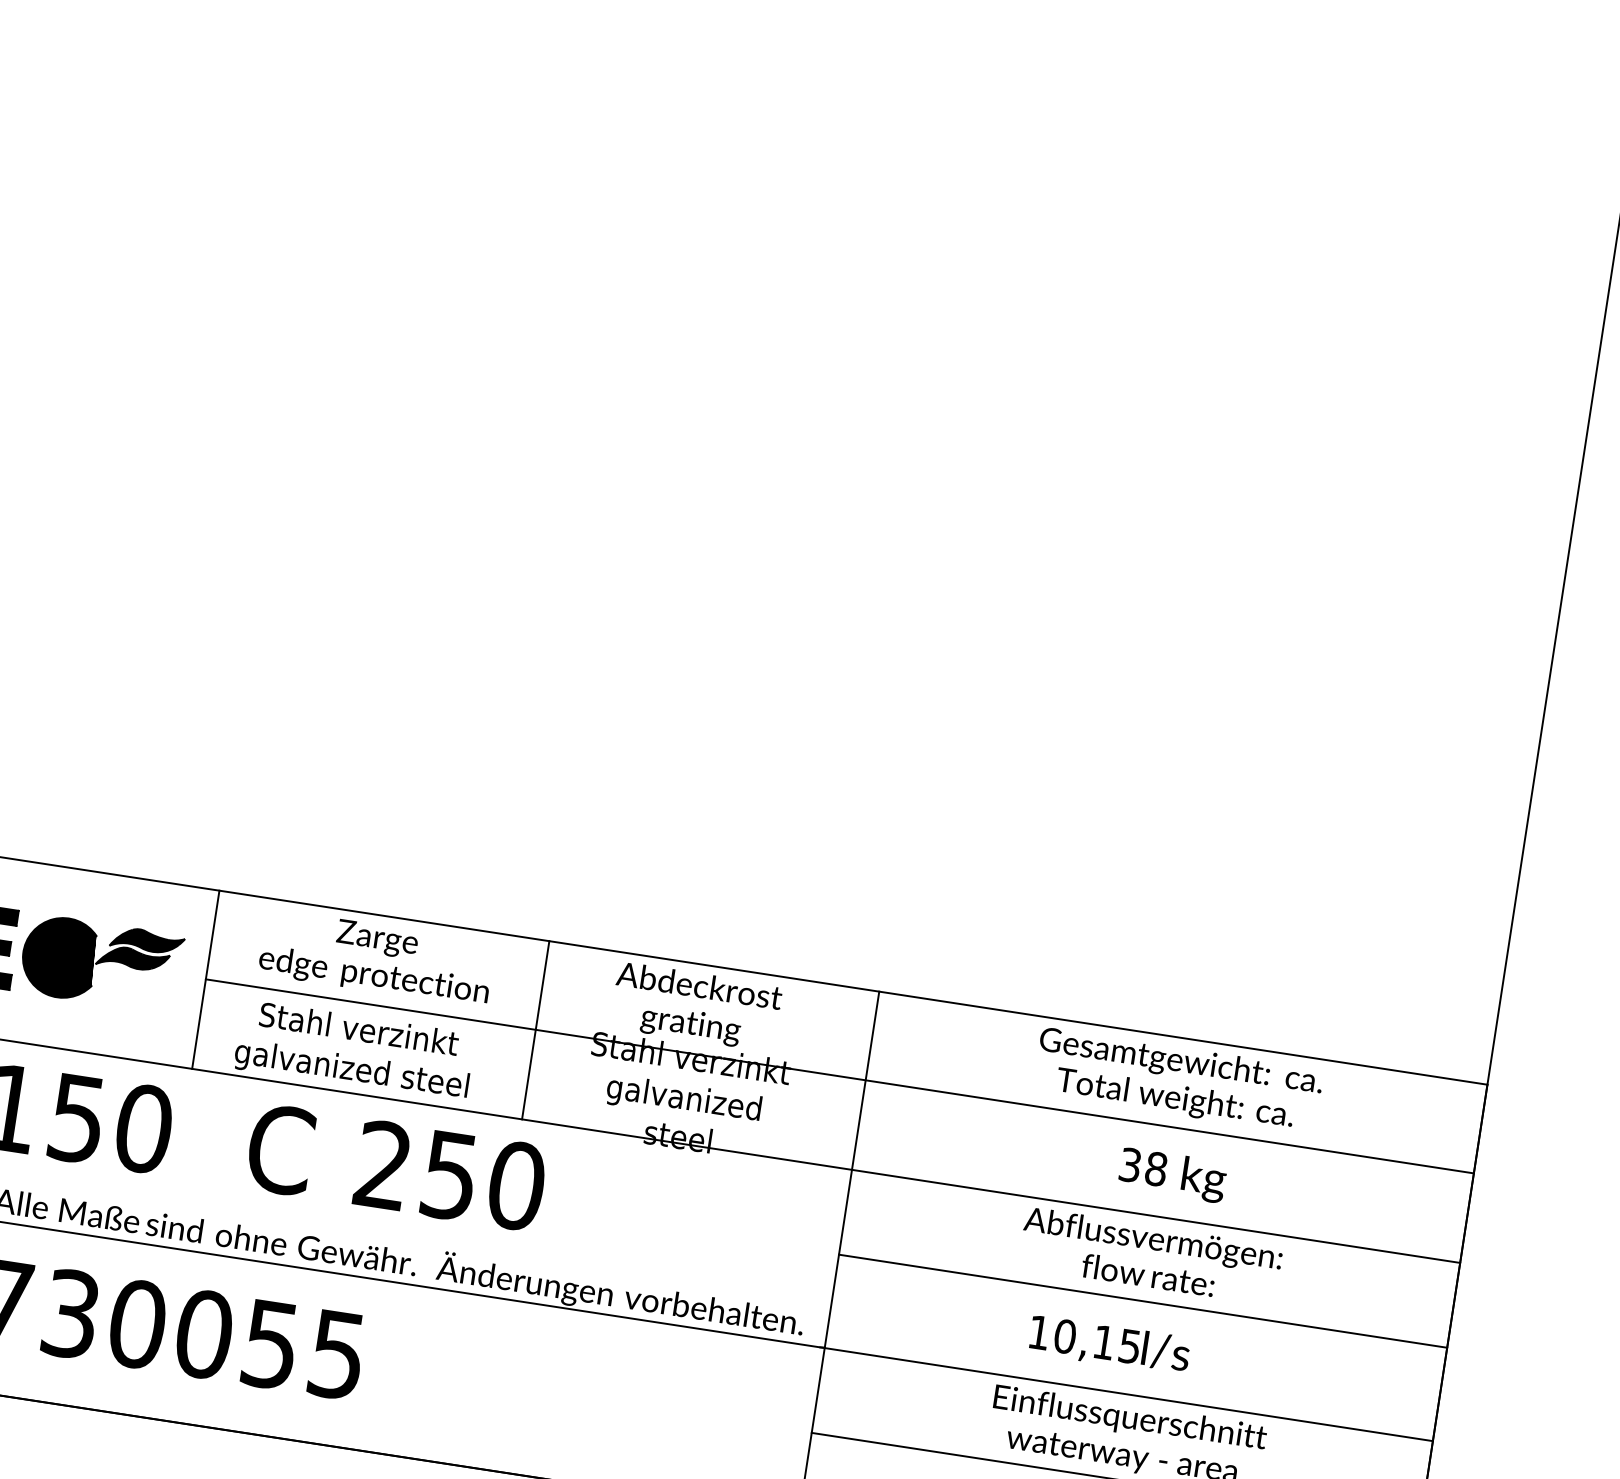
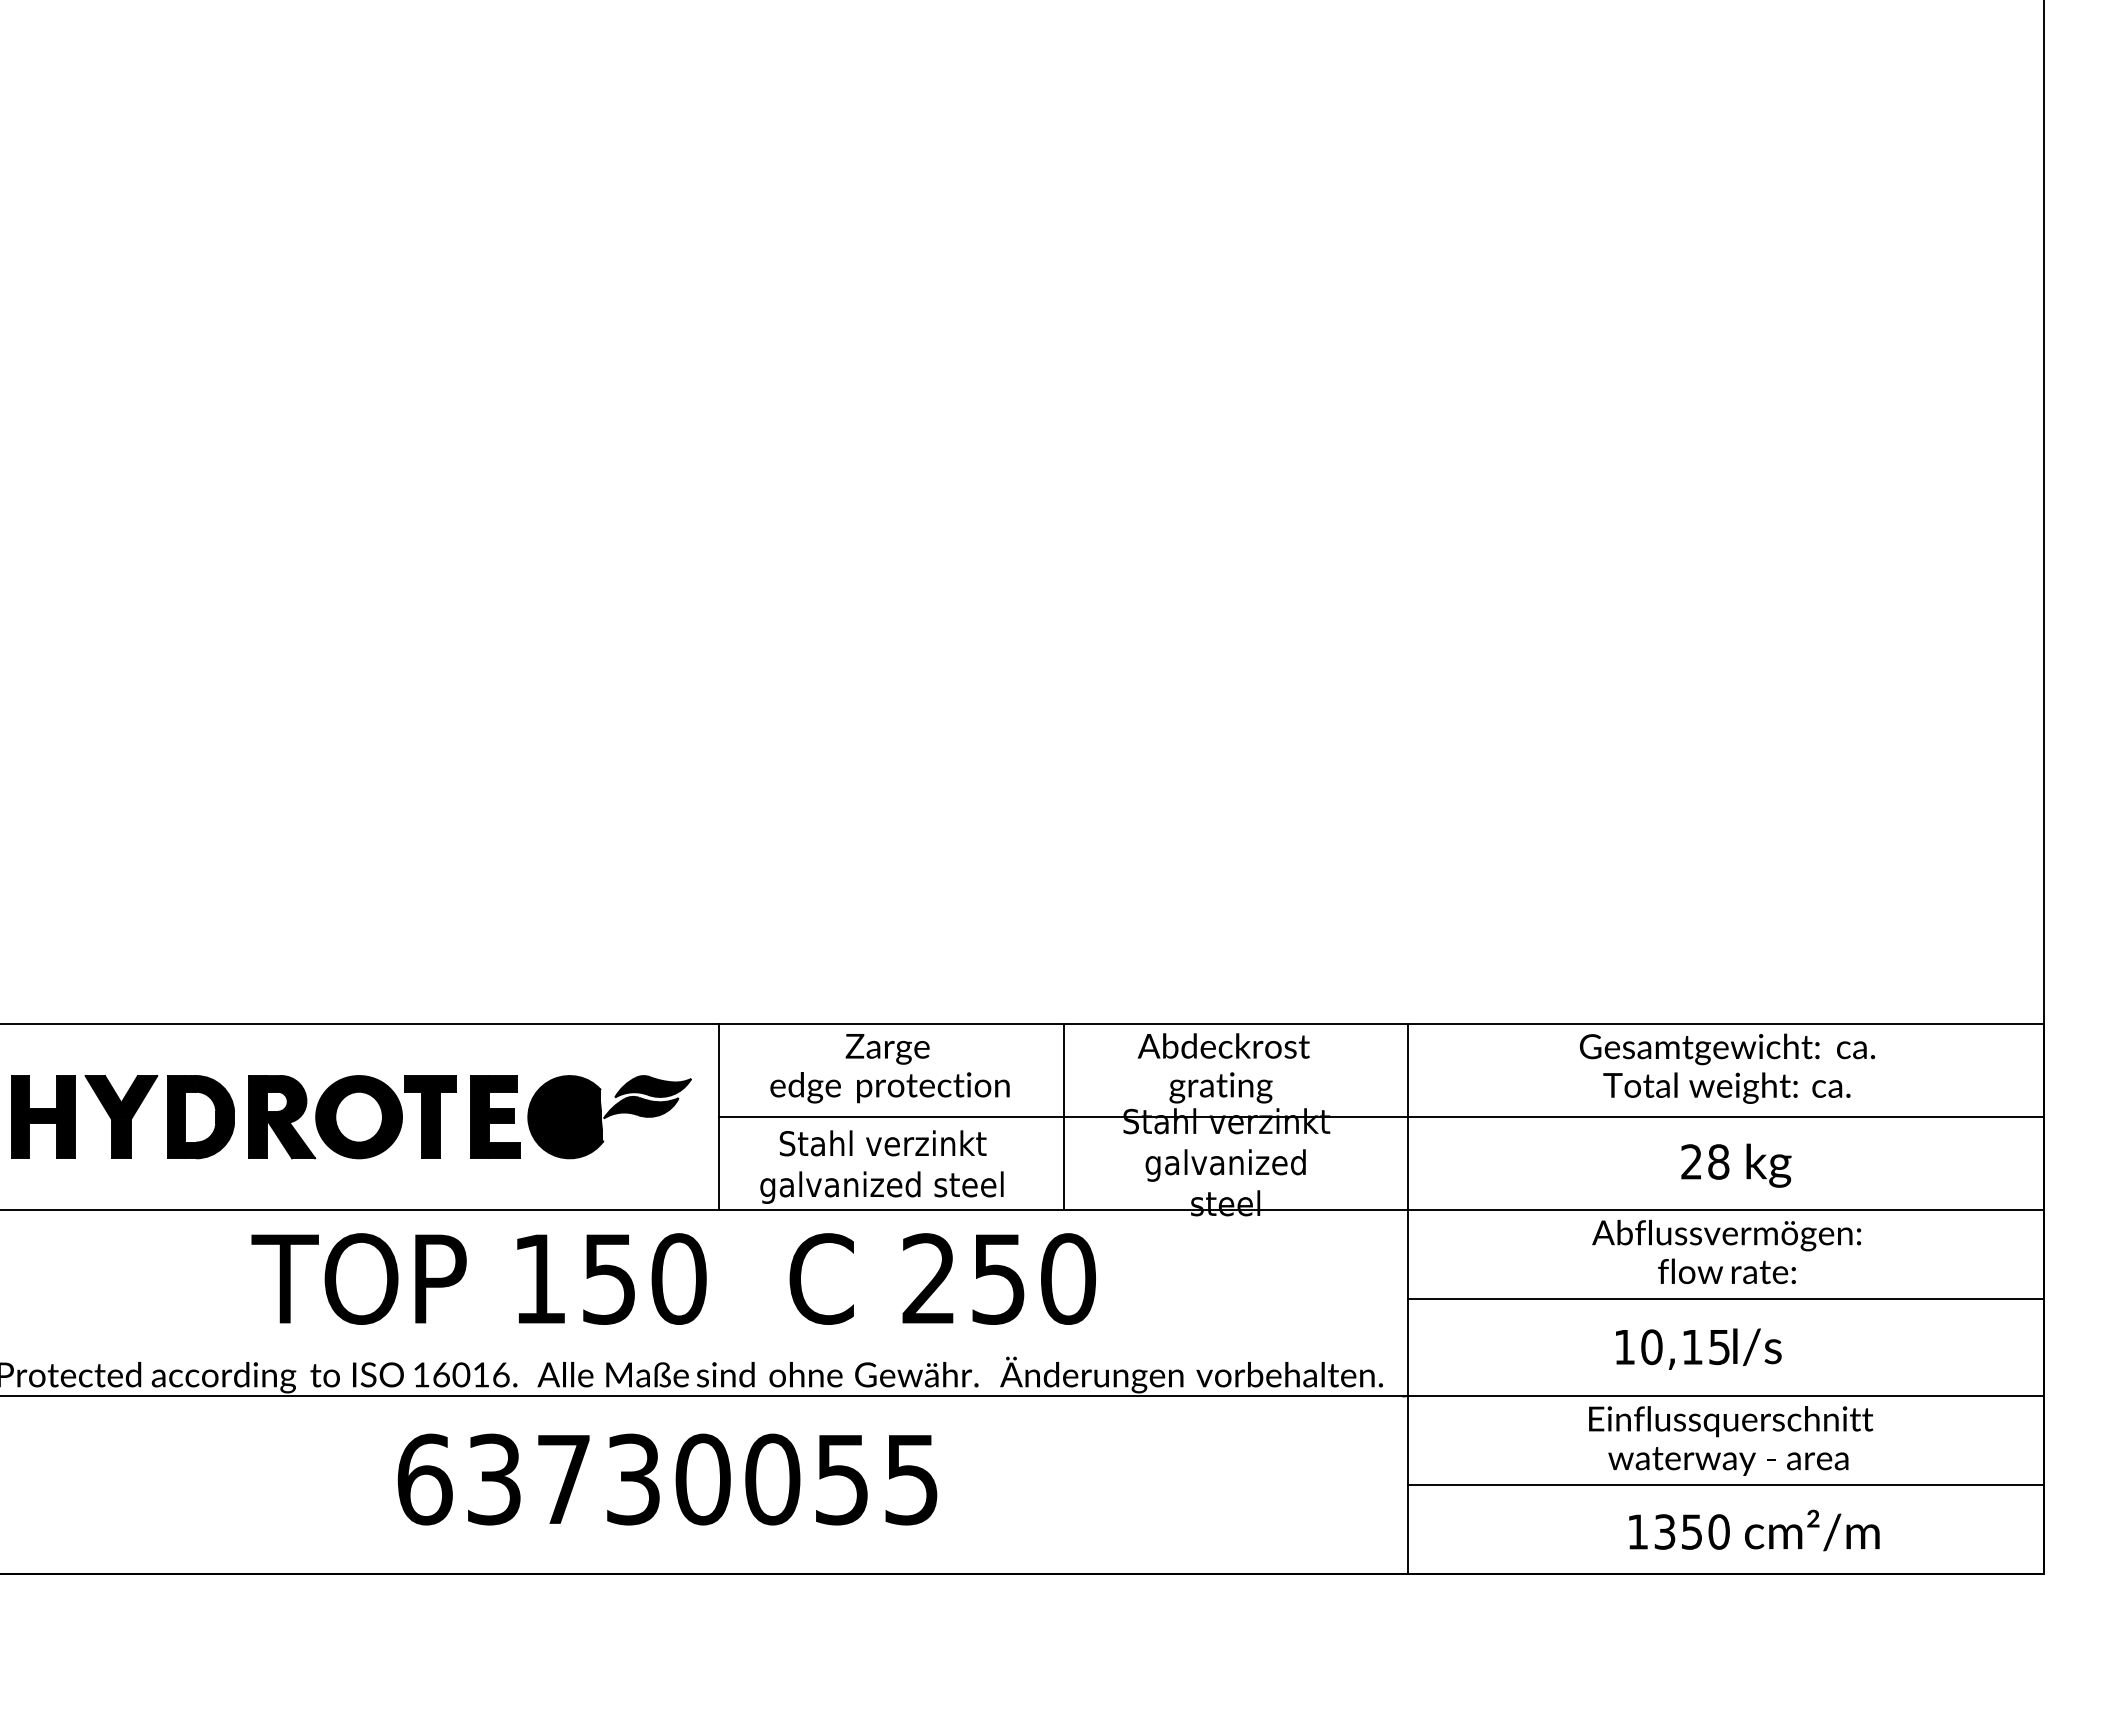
text: (1130, 1164) -> (1691, 1161), 38 -> 28

